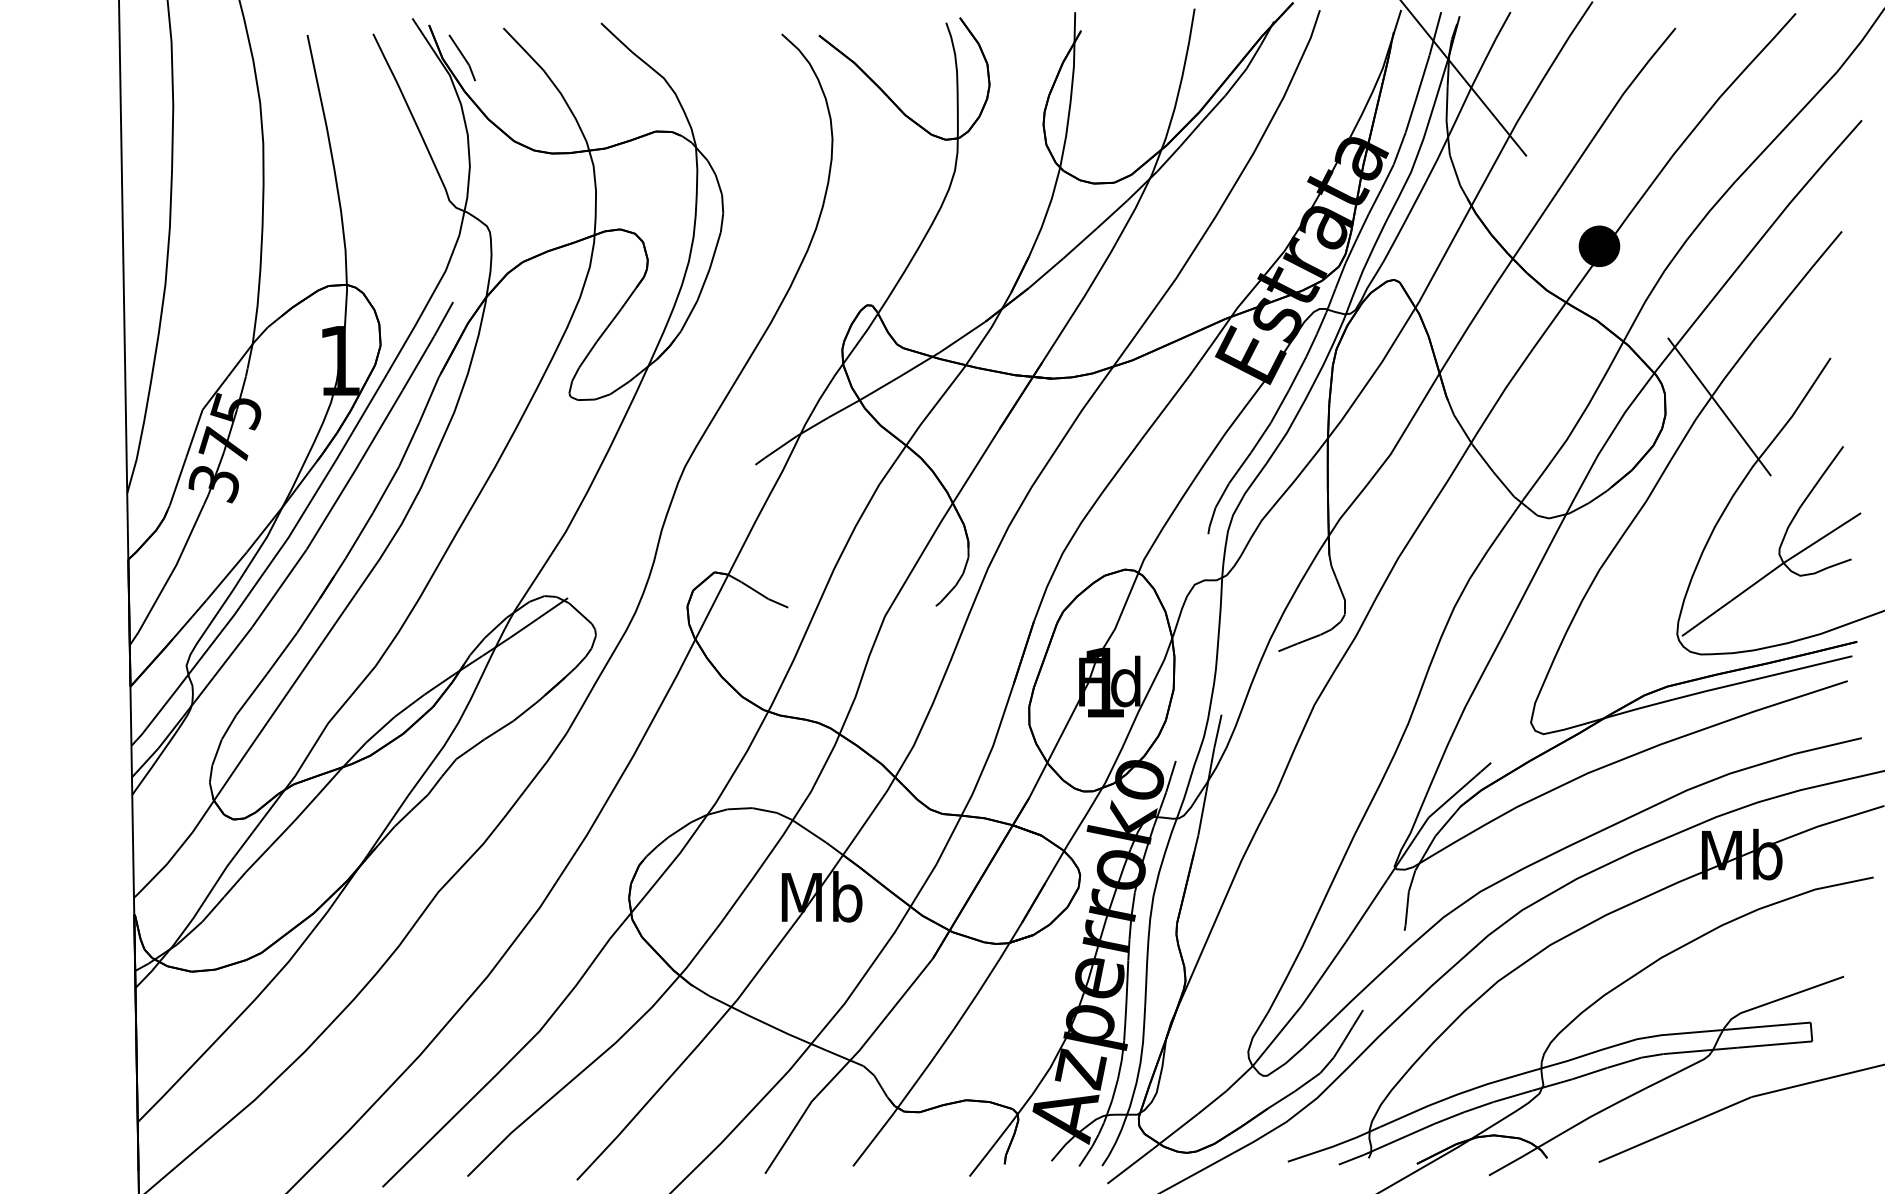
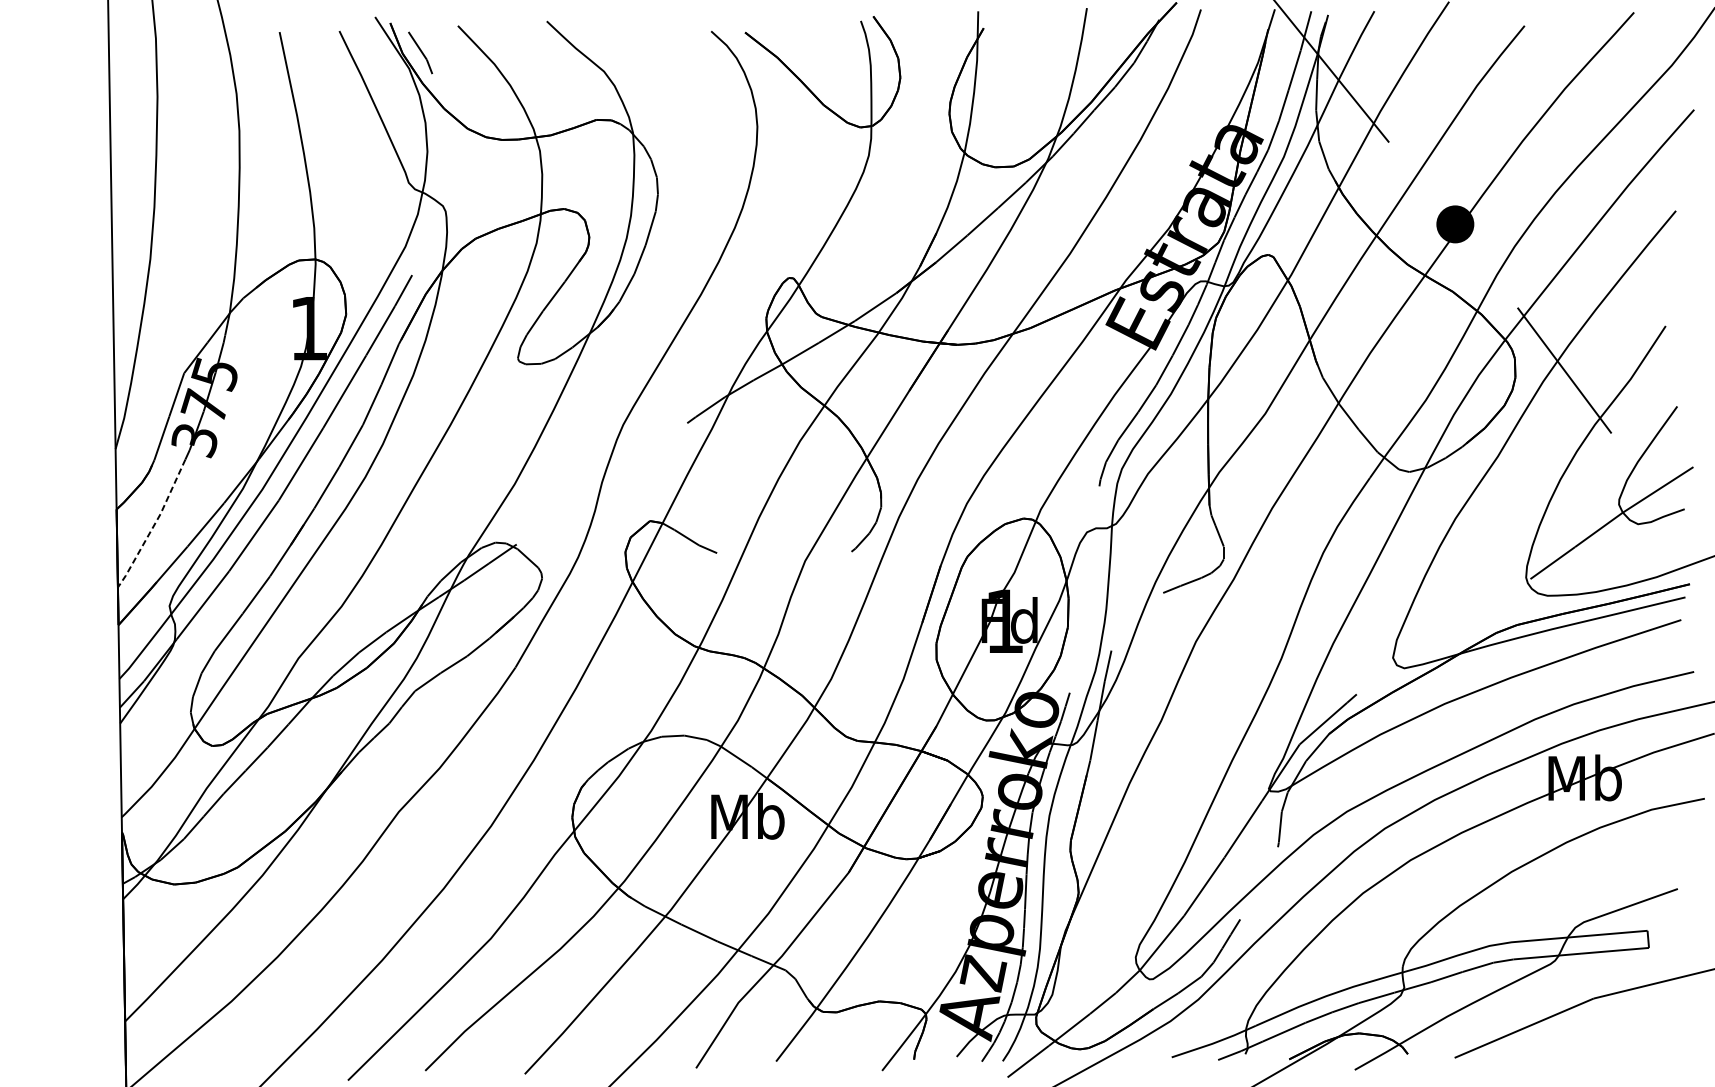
line: (169, 576) -> (154, 524), solid -> dashed

